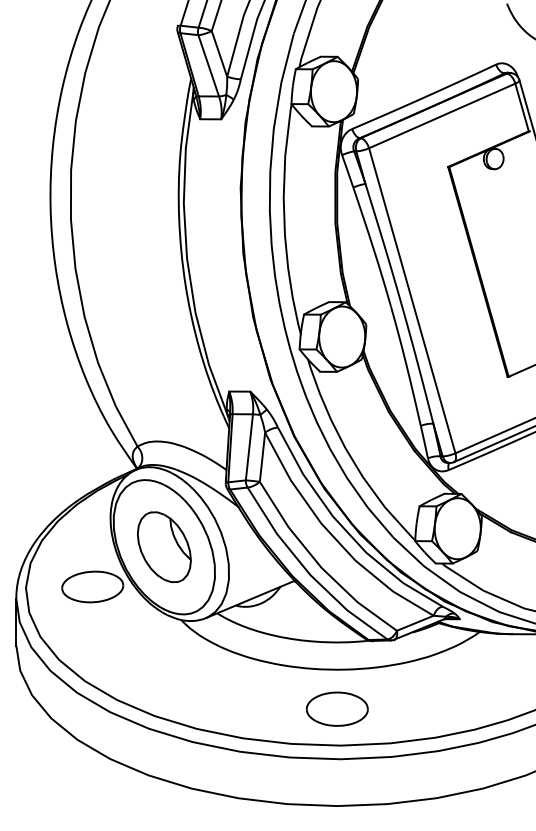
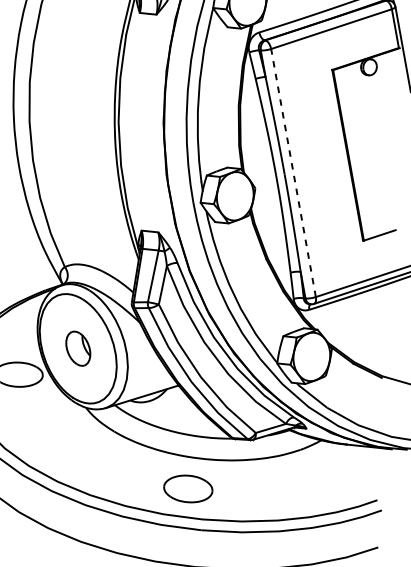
line: (412, 300) -> (293, 172), solid -> dashed
part: (164, 546) -> (78, 348), size x0.6
part: (336, 708) -> (187, 488), moved

